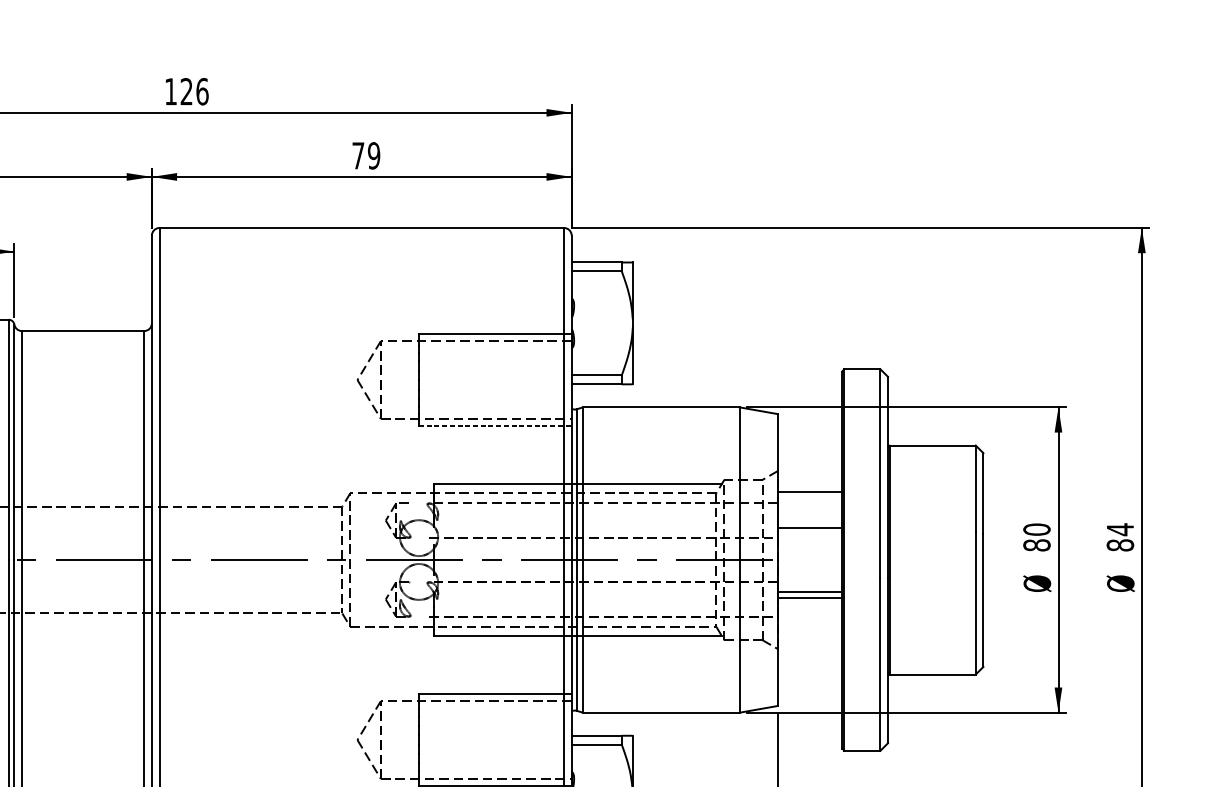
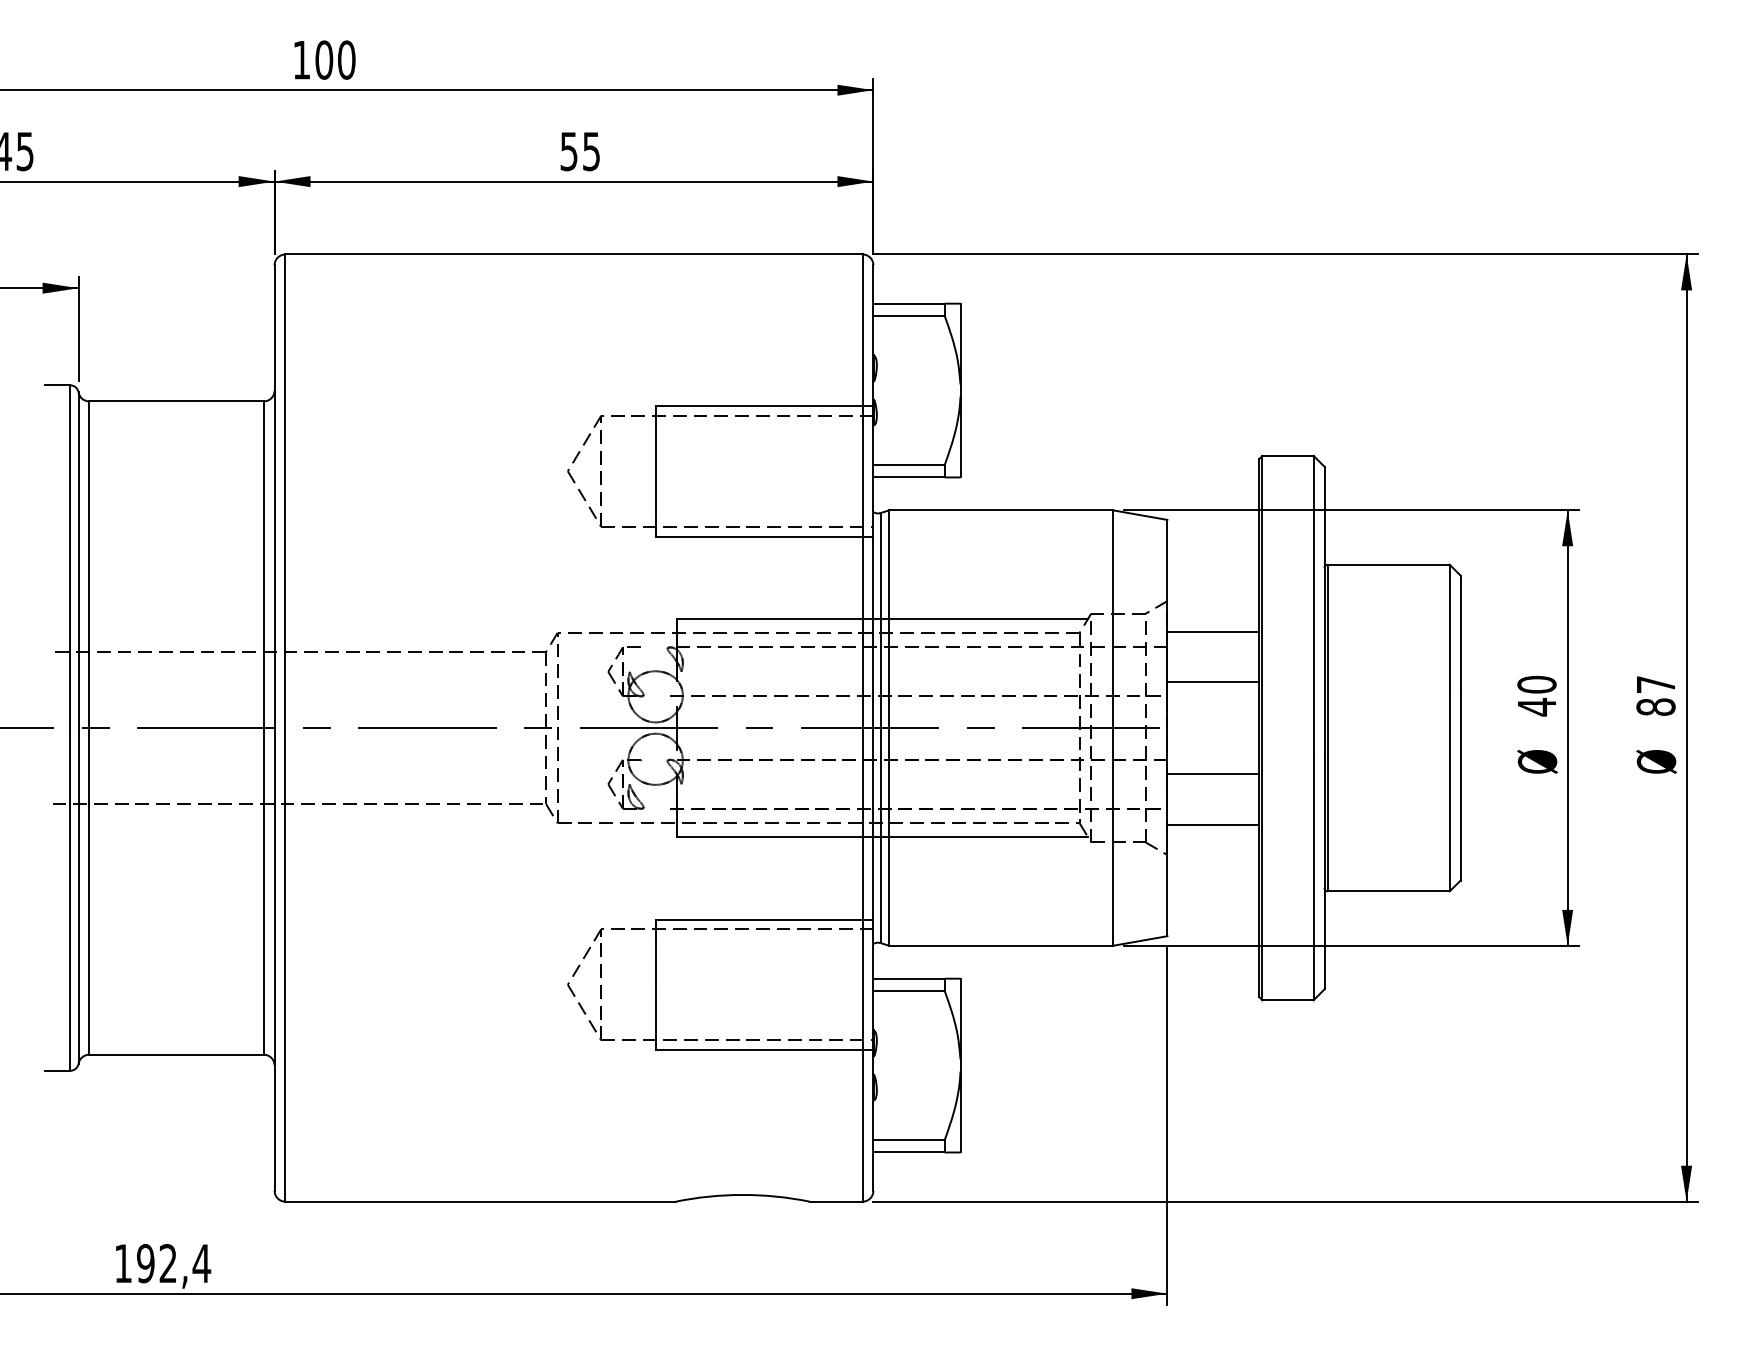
text: (194, 91) -> (335, 59), 126 -> 100
text: (366, 155) -> (580, 151), 79 -> 55
line: (495, 425) -> (764, 536), dashed -> solid
text: (1120, 529) -> (1655, 684), 84 -> 87
text: (1036, 545) -> (1536, 707), 80 -> 40
line: (810, 597) -> (1213, 824), moved

